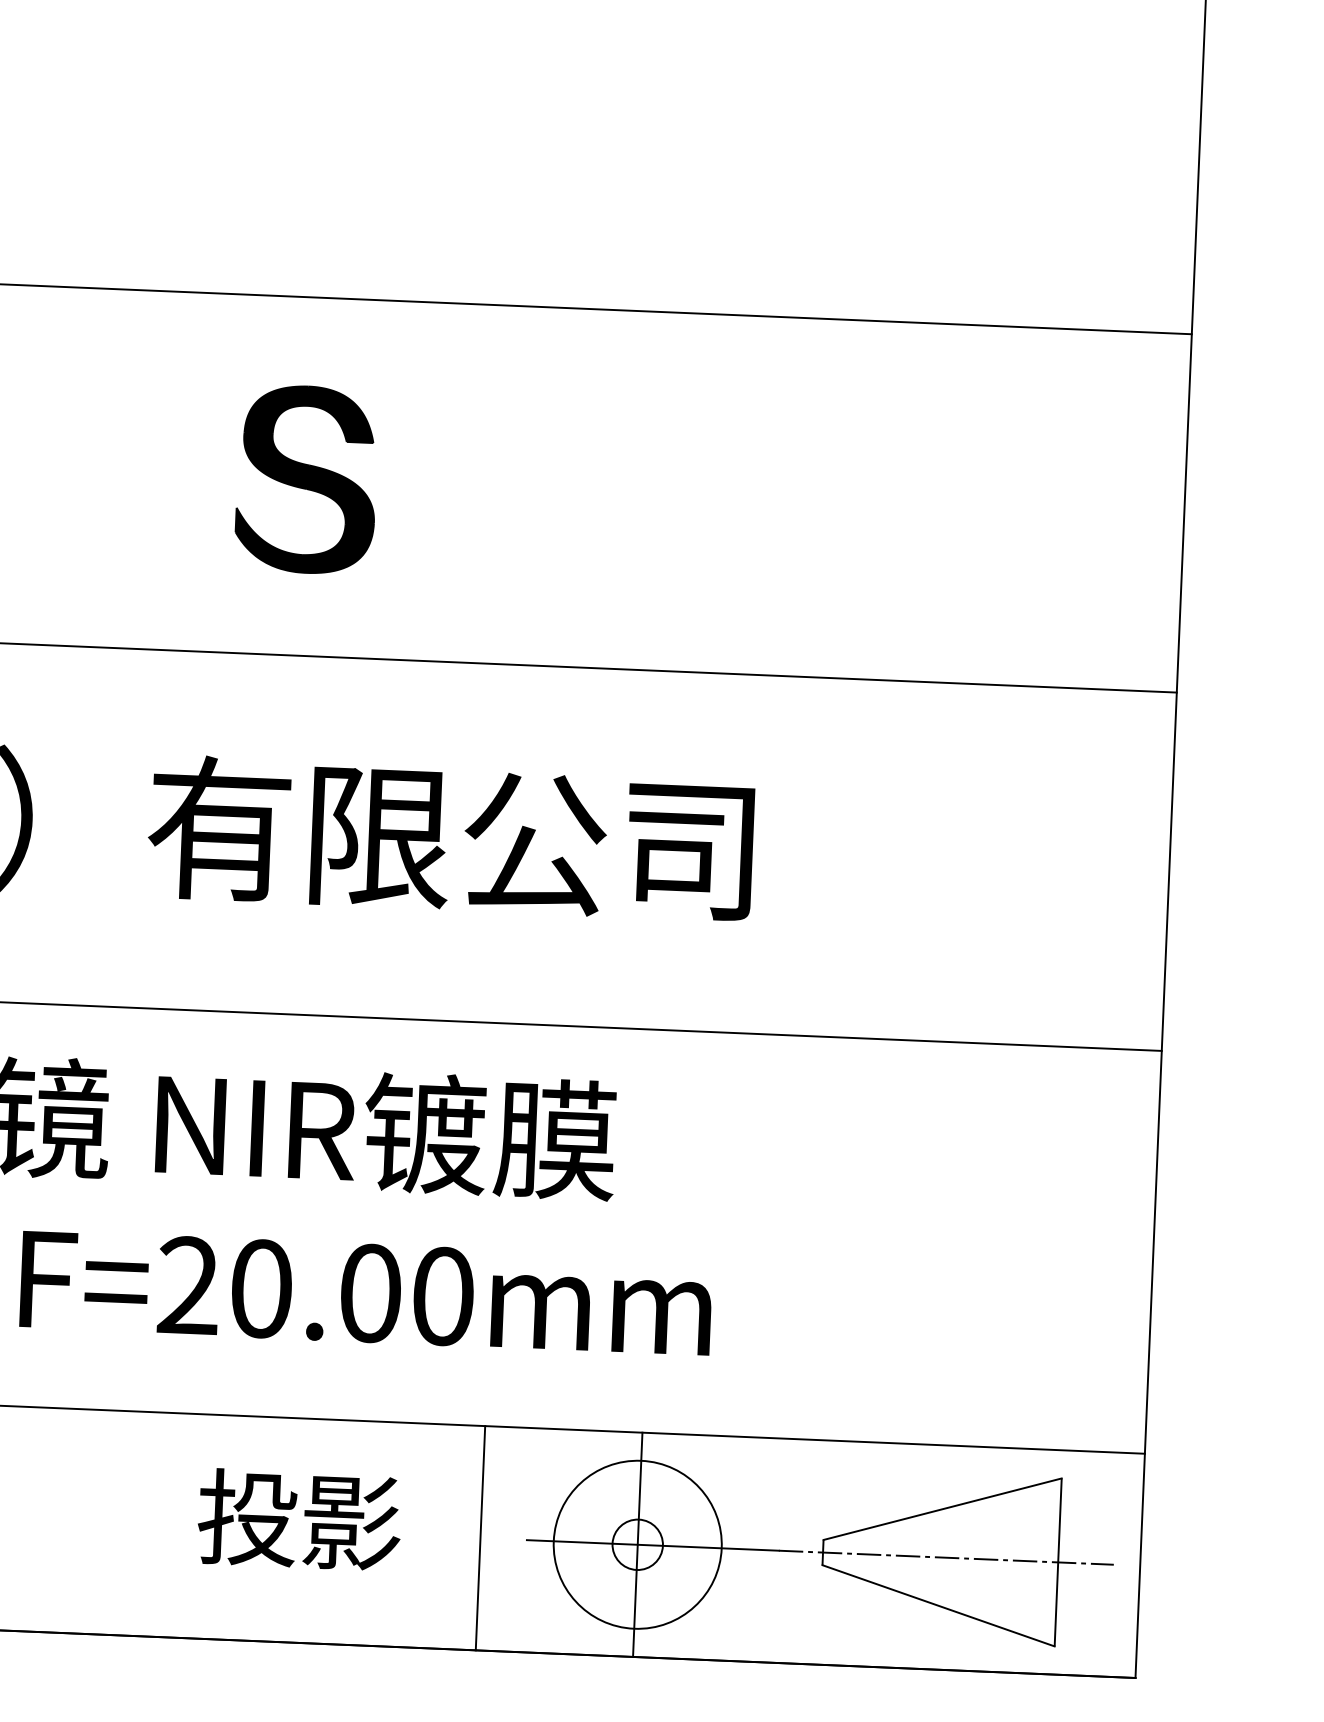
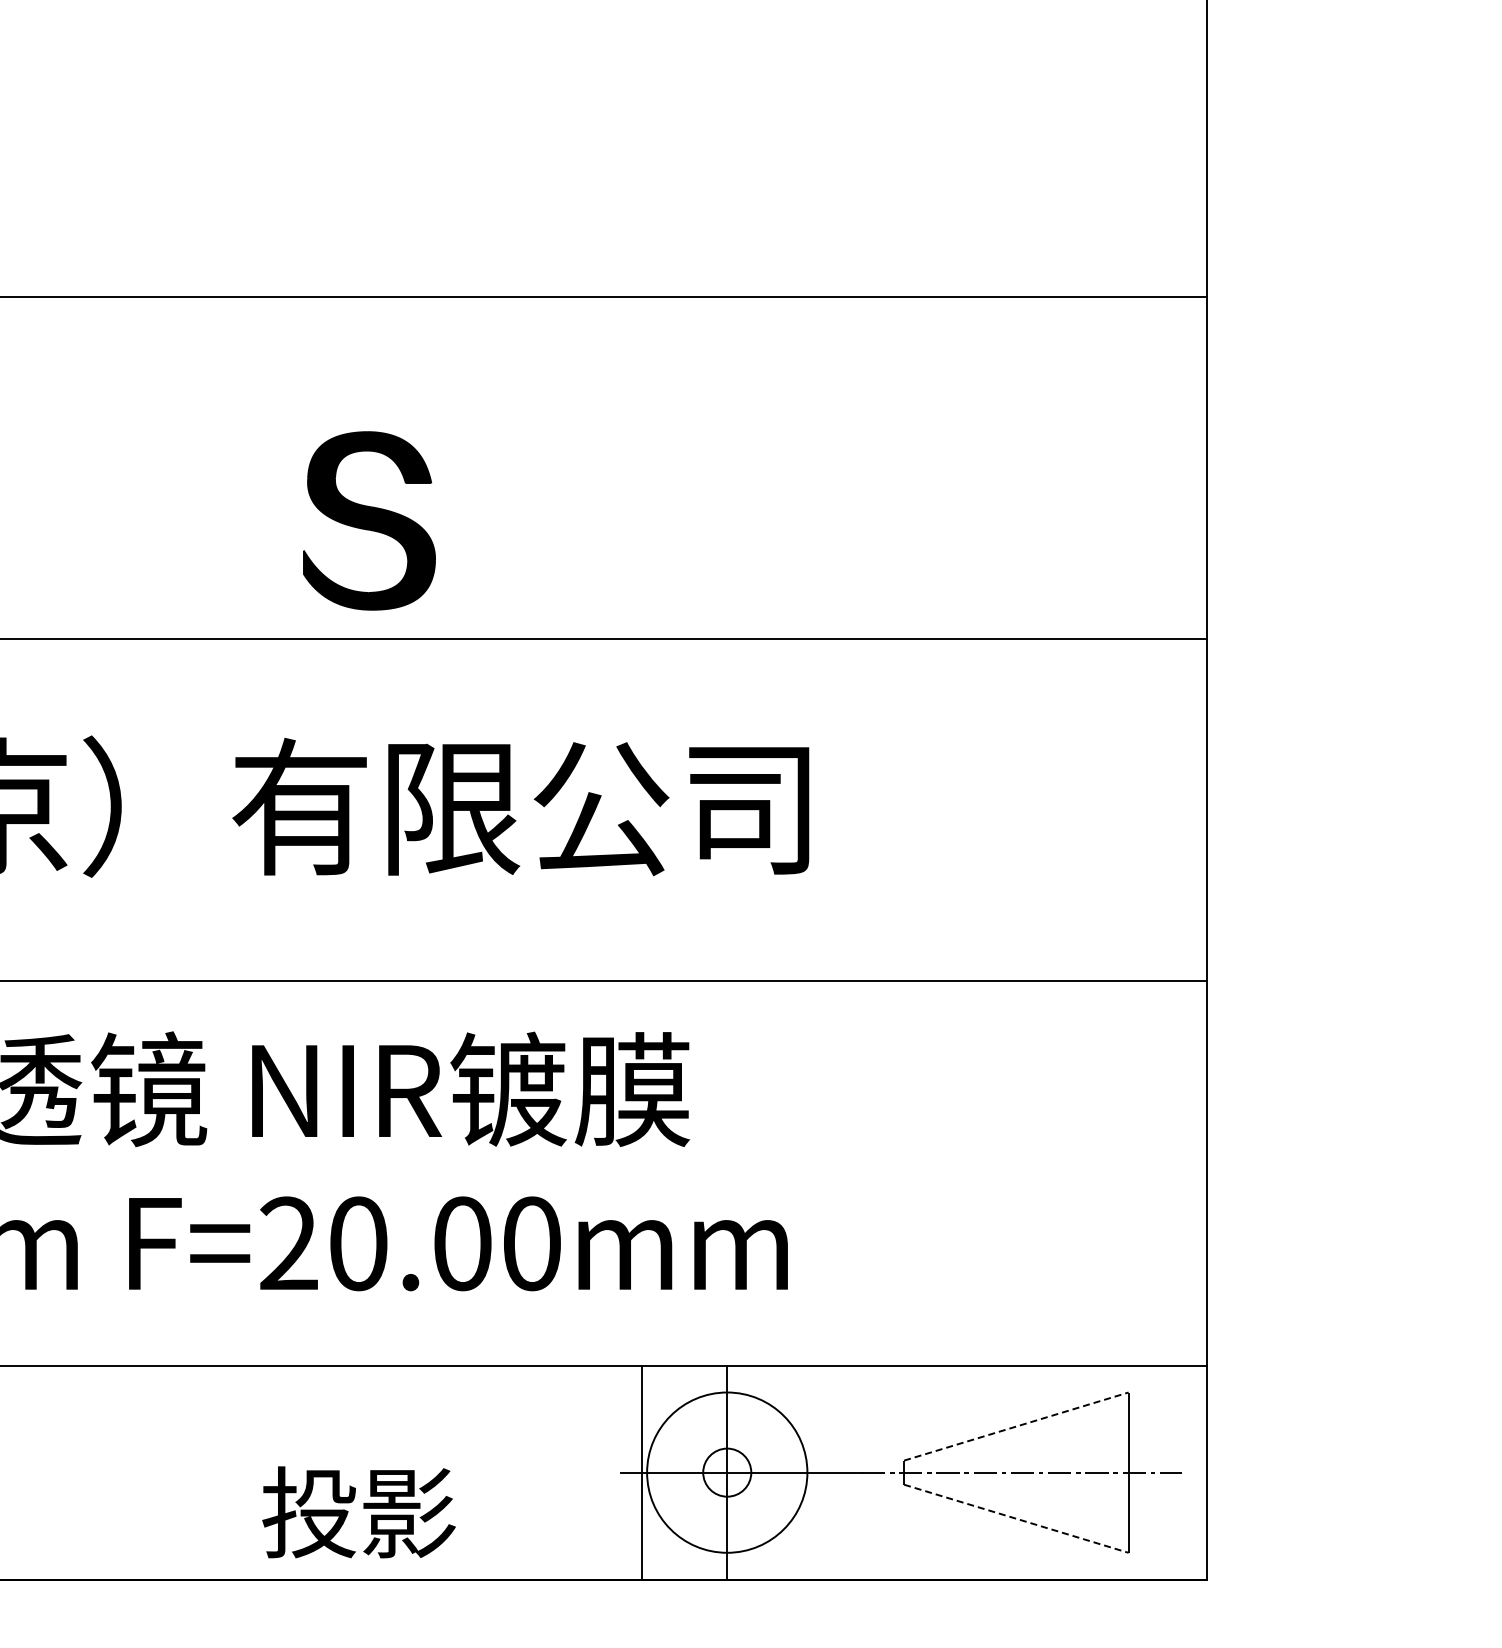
part: (306, 479) -> (369, 520), moved
line: (942, 1509) -> (1016, 1426), solid -> dashed
text: (299, 1519) -> (358, 1512), moved
line: (480, 1538) -> (642, 1472), moved
line: (938, 1605) -> (1016, 1518), solid -> dashed

